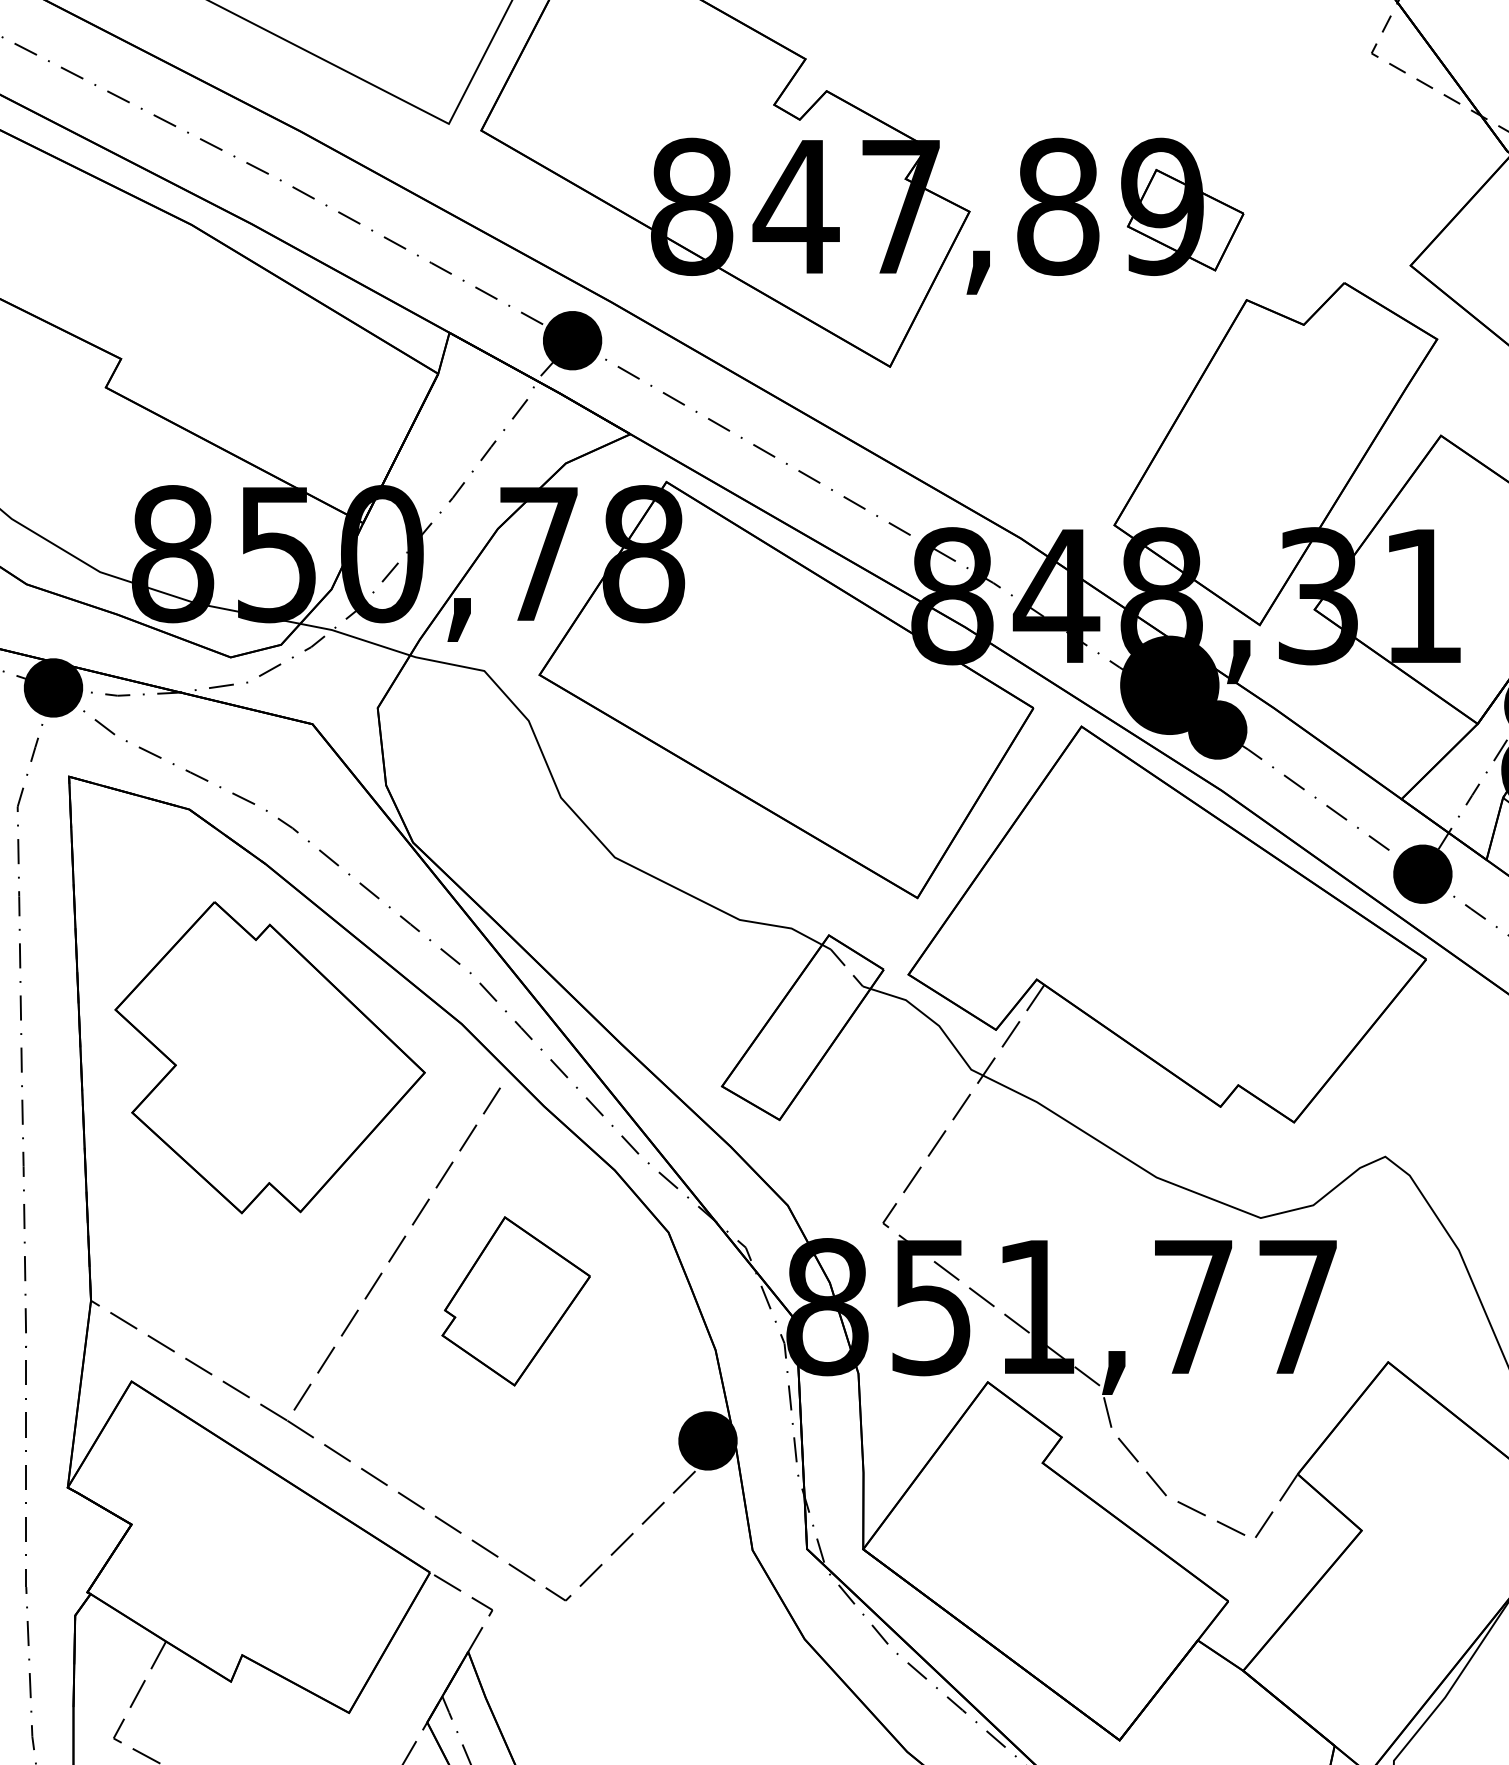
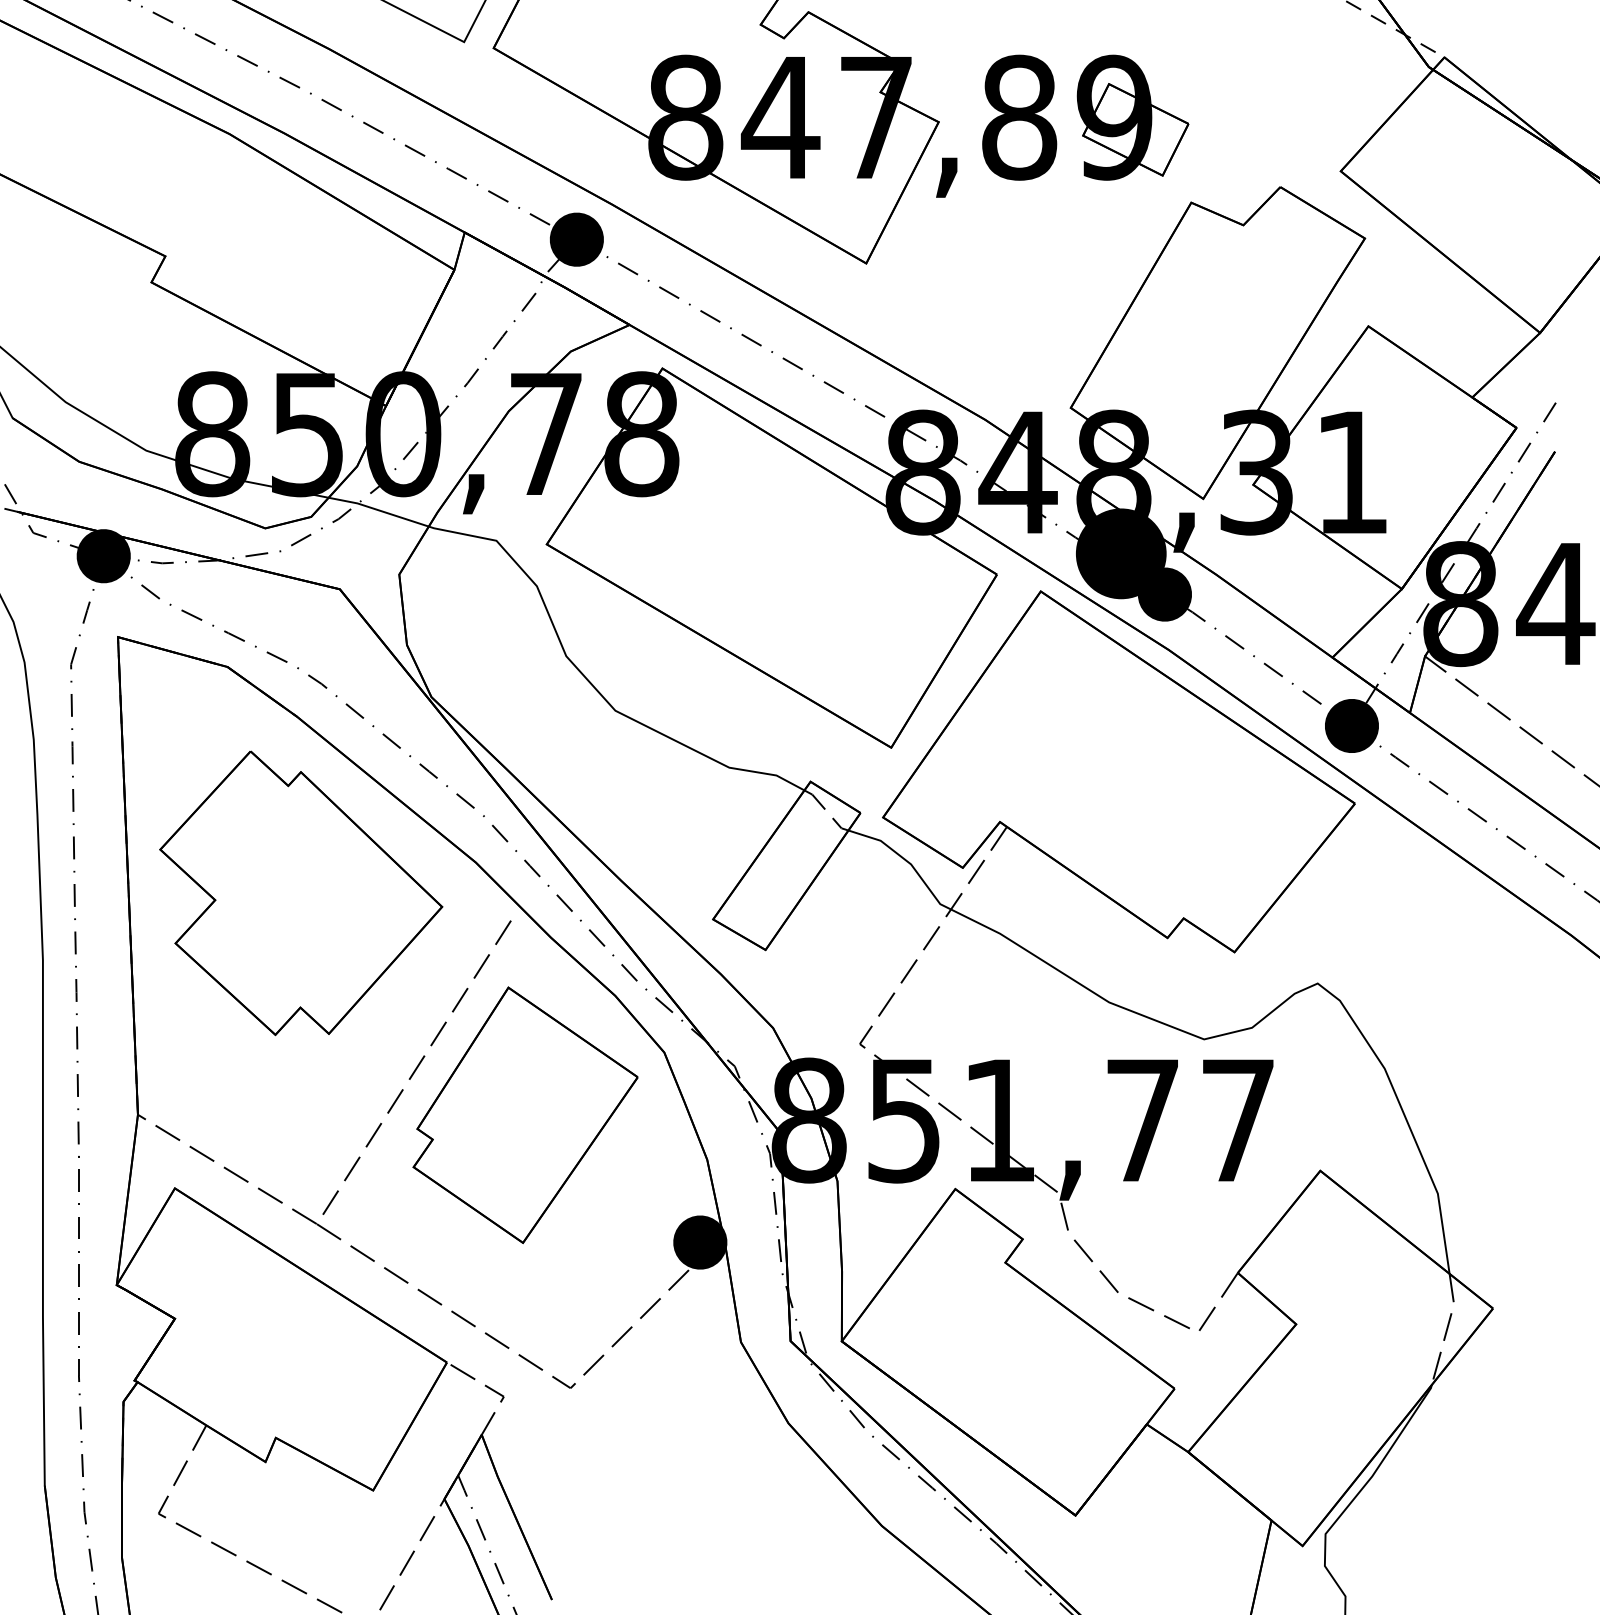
part: (516, 1301) -> (525, 1115), size x1.67

